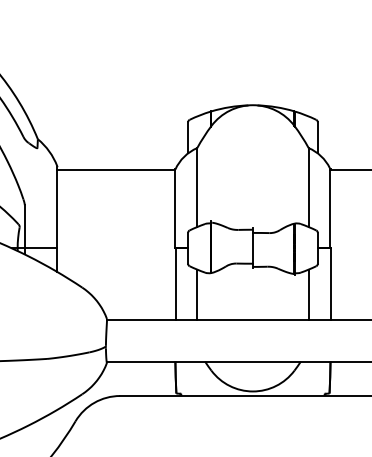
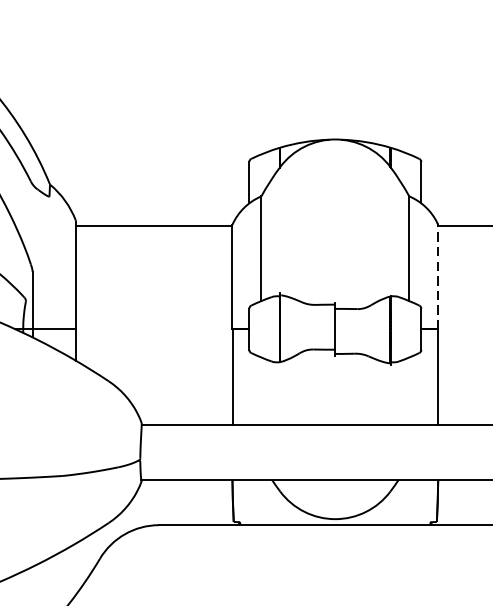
line: (330, 208) -> (438, 276), solid -> dashed
line: (197, 294) -> (261, 390), removed
line: (308, 294) -> (408, 390), removed

